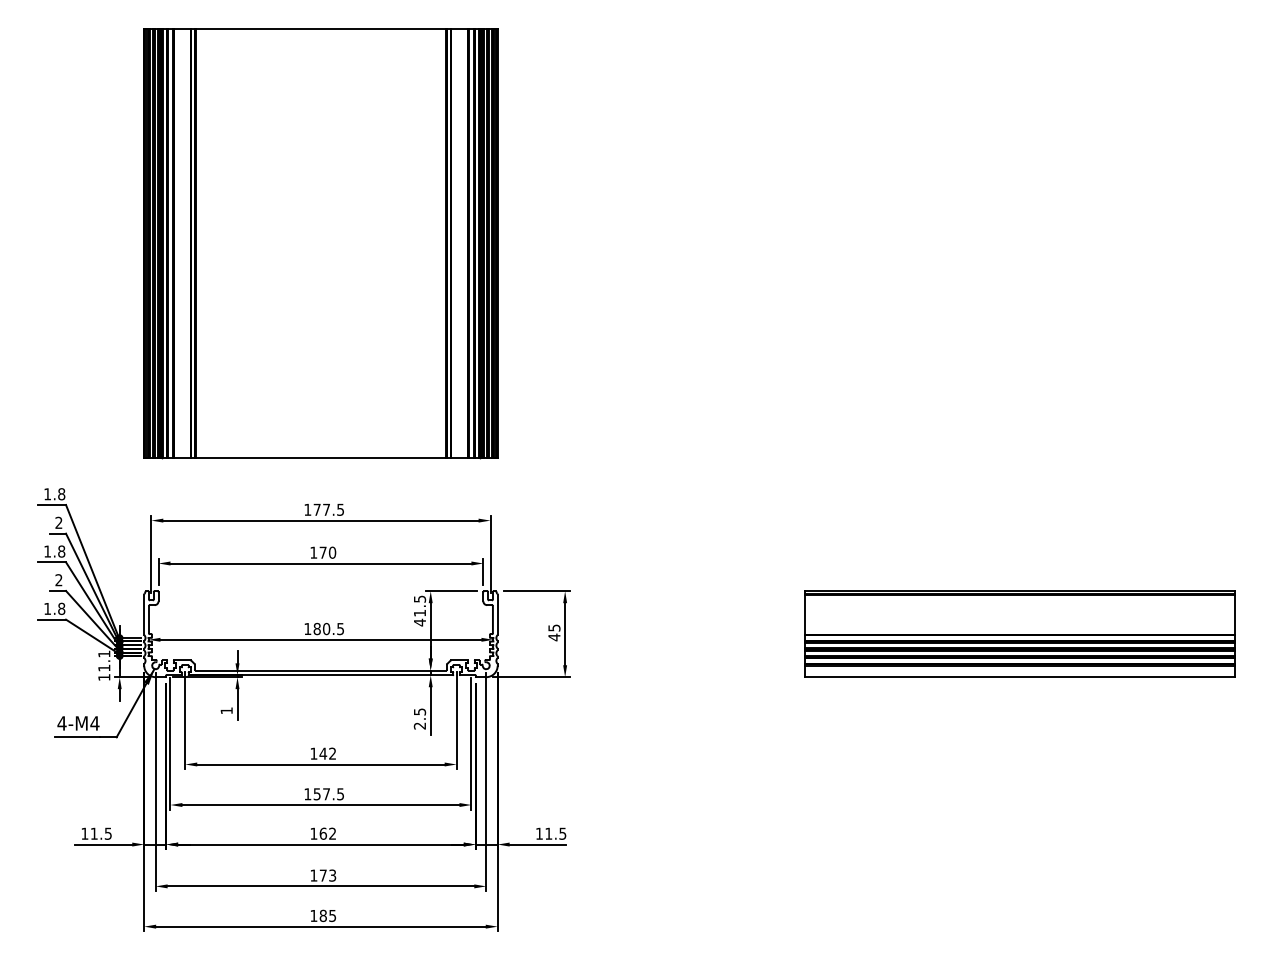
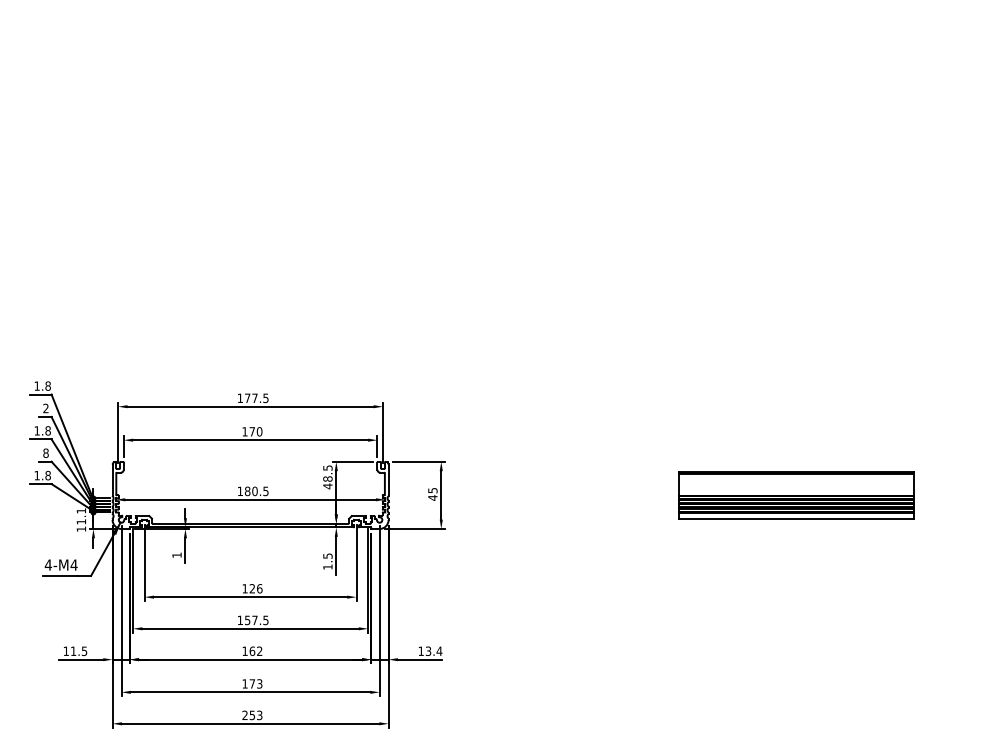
part: (320, 243) -> (250, 190), removed
text: (58, 579) -> (45, 452), 2 -> 8
text: (419, 612) -> (327, 478), 41.5 -> 48.5
part: (1018, 634) -> (795, 495), size x0.7
text: (419, 725) -> (327, 566), 2.5 -> 1.5
text: (327, 753) -> (255, 588), 142 -> 126
text: (555, 832) -> (433, 650), 11.5 -> 13.4
text: (323, 916) -> (252, 715), 185 -> 253

